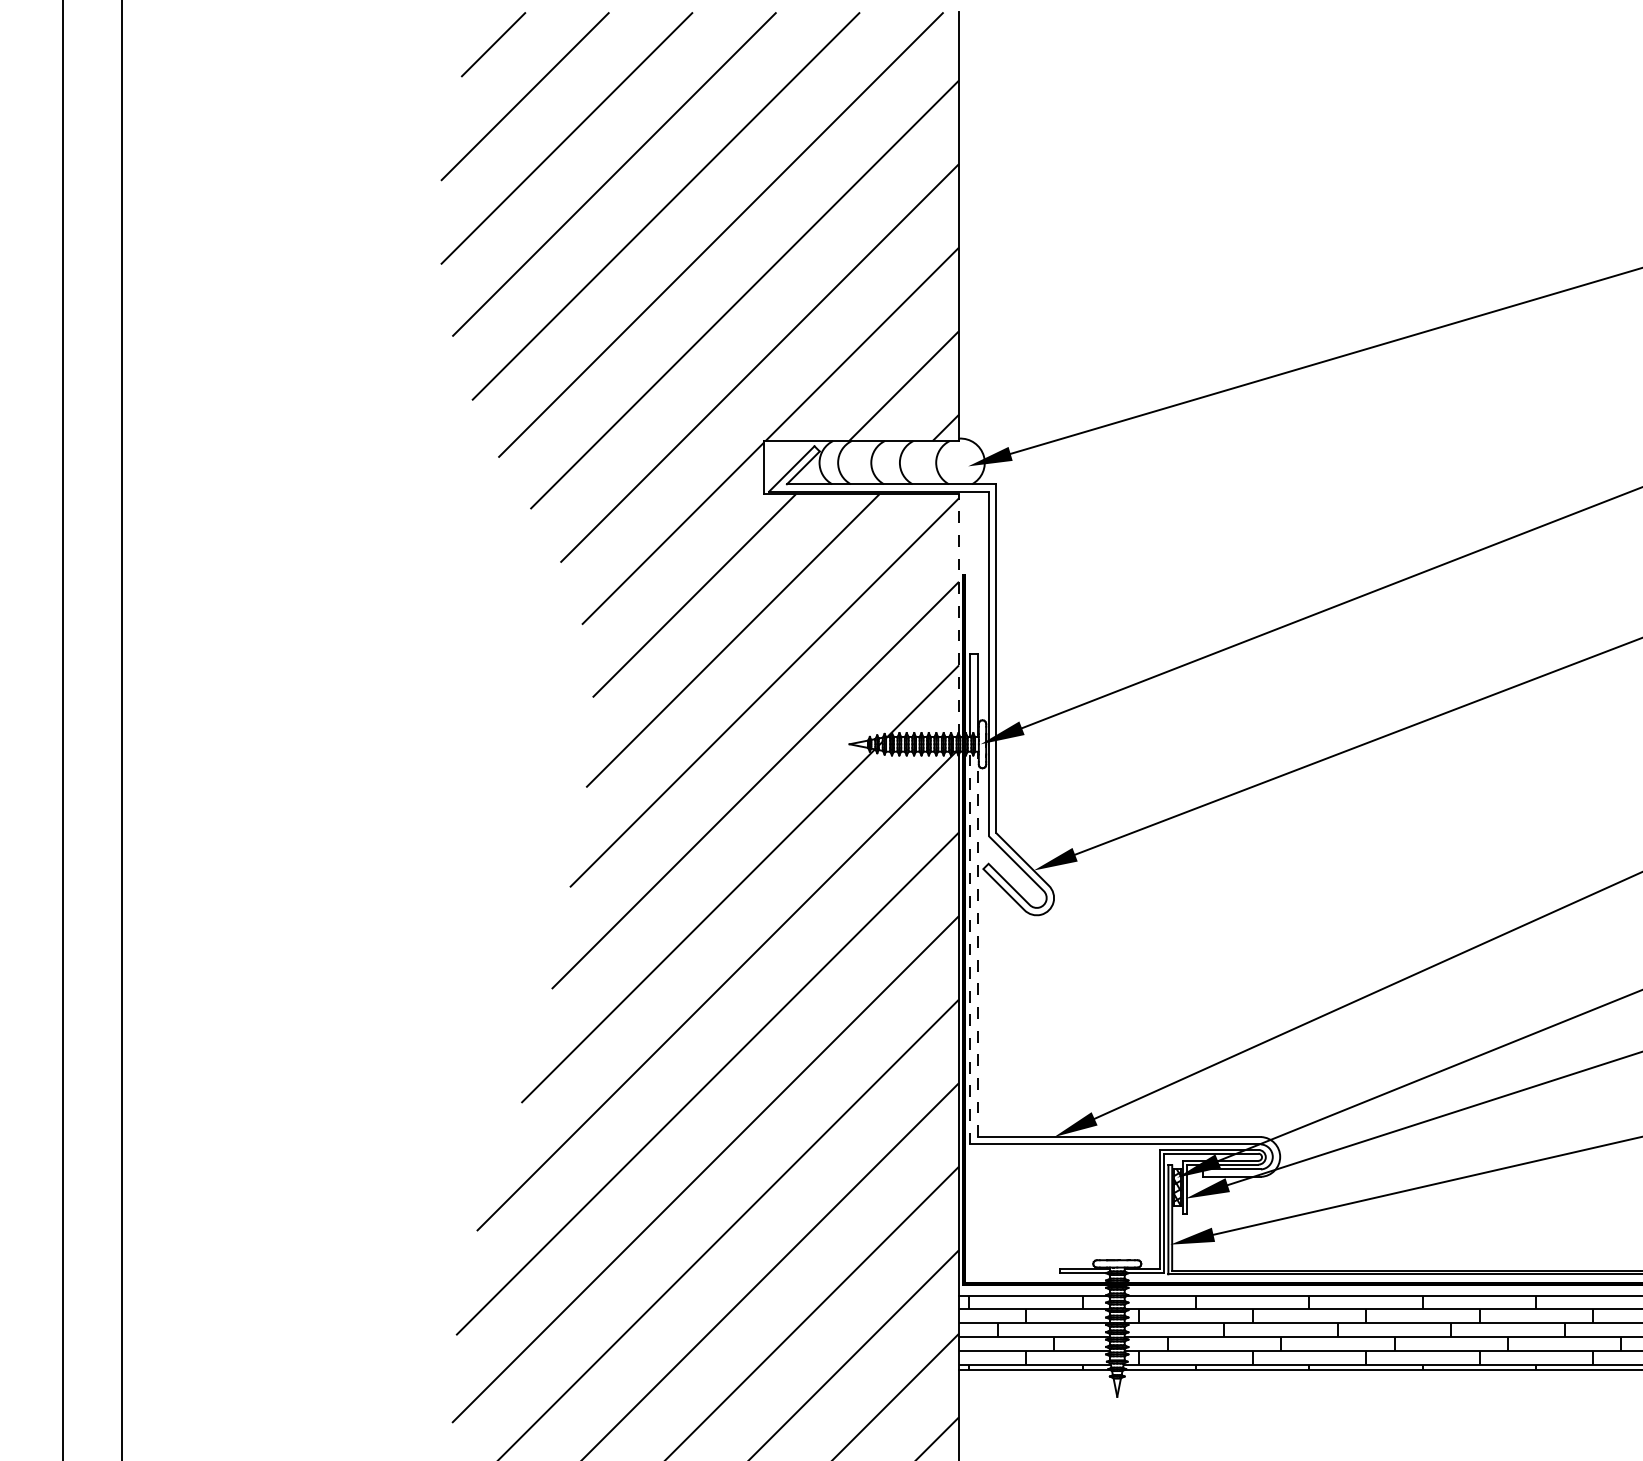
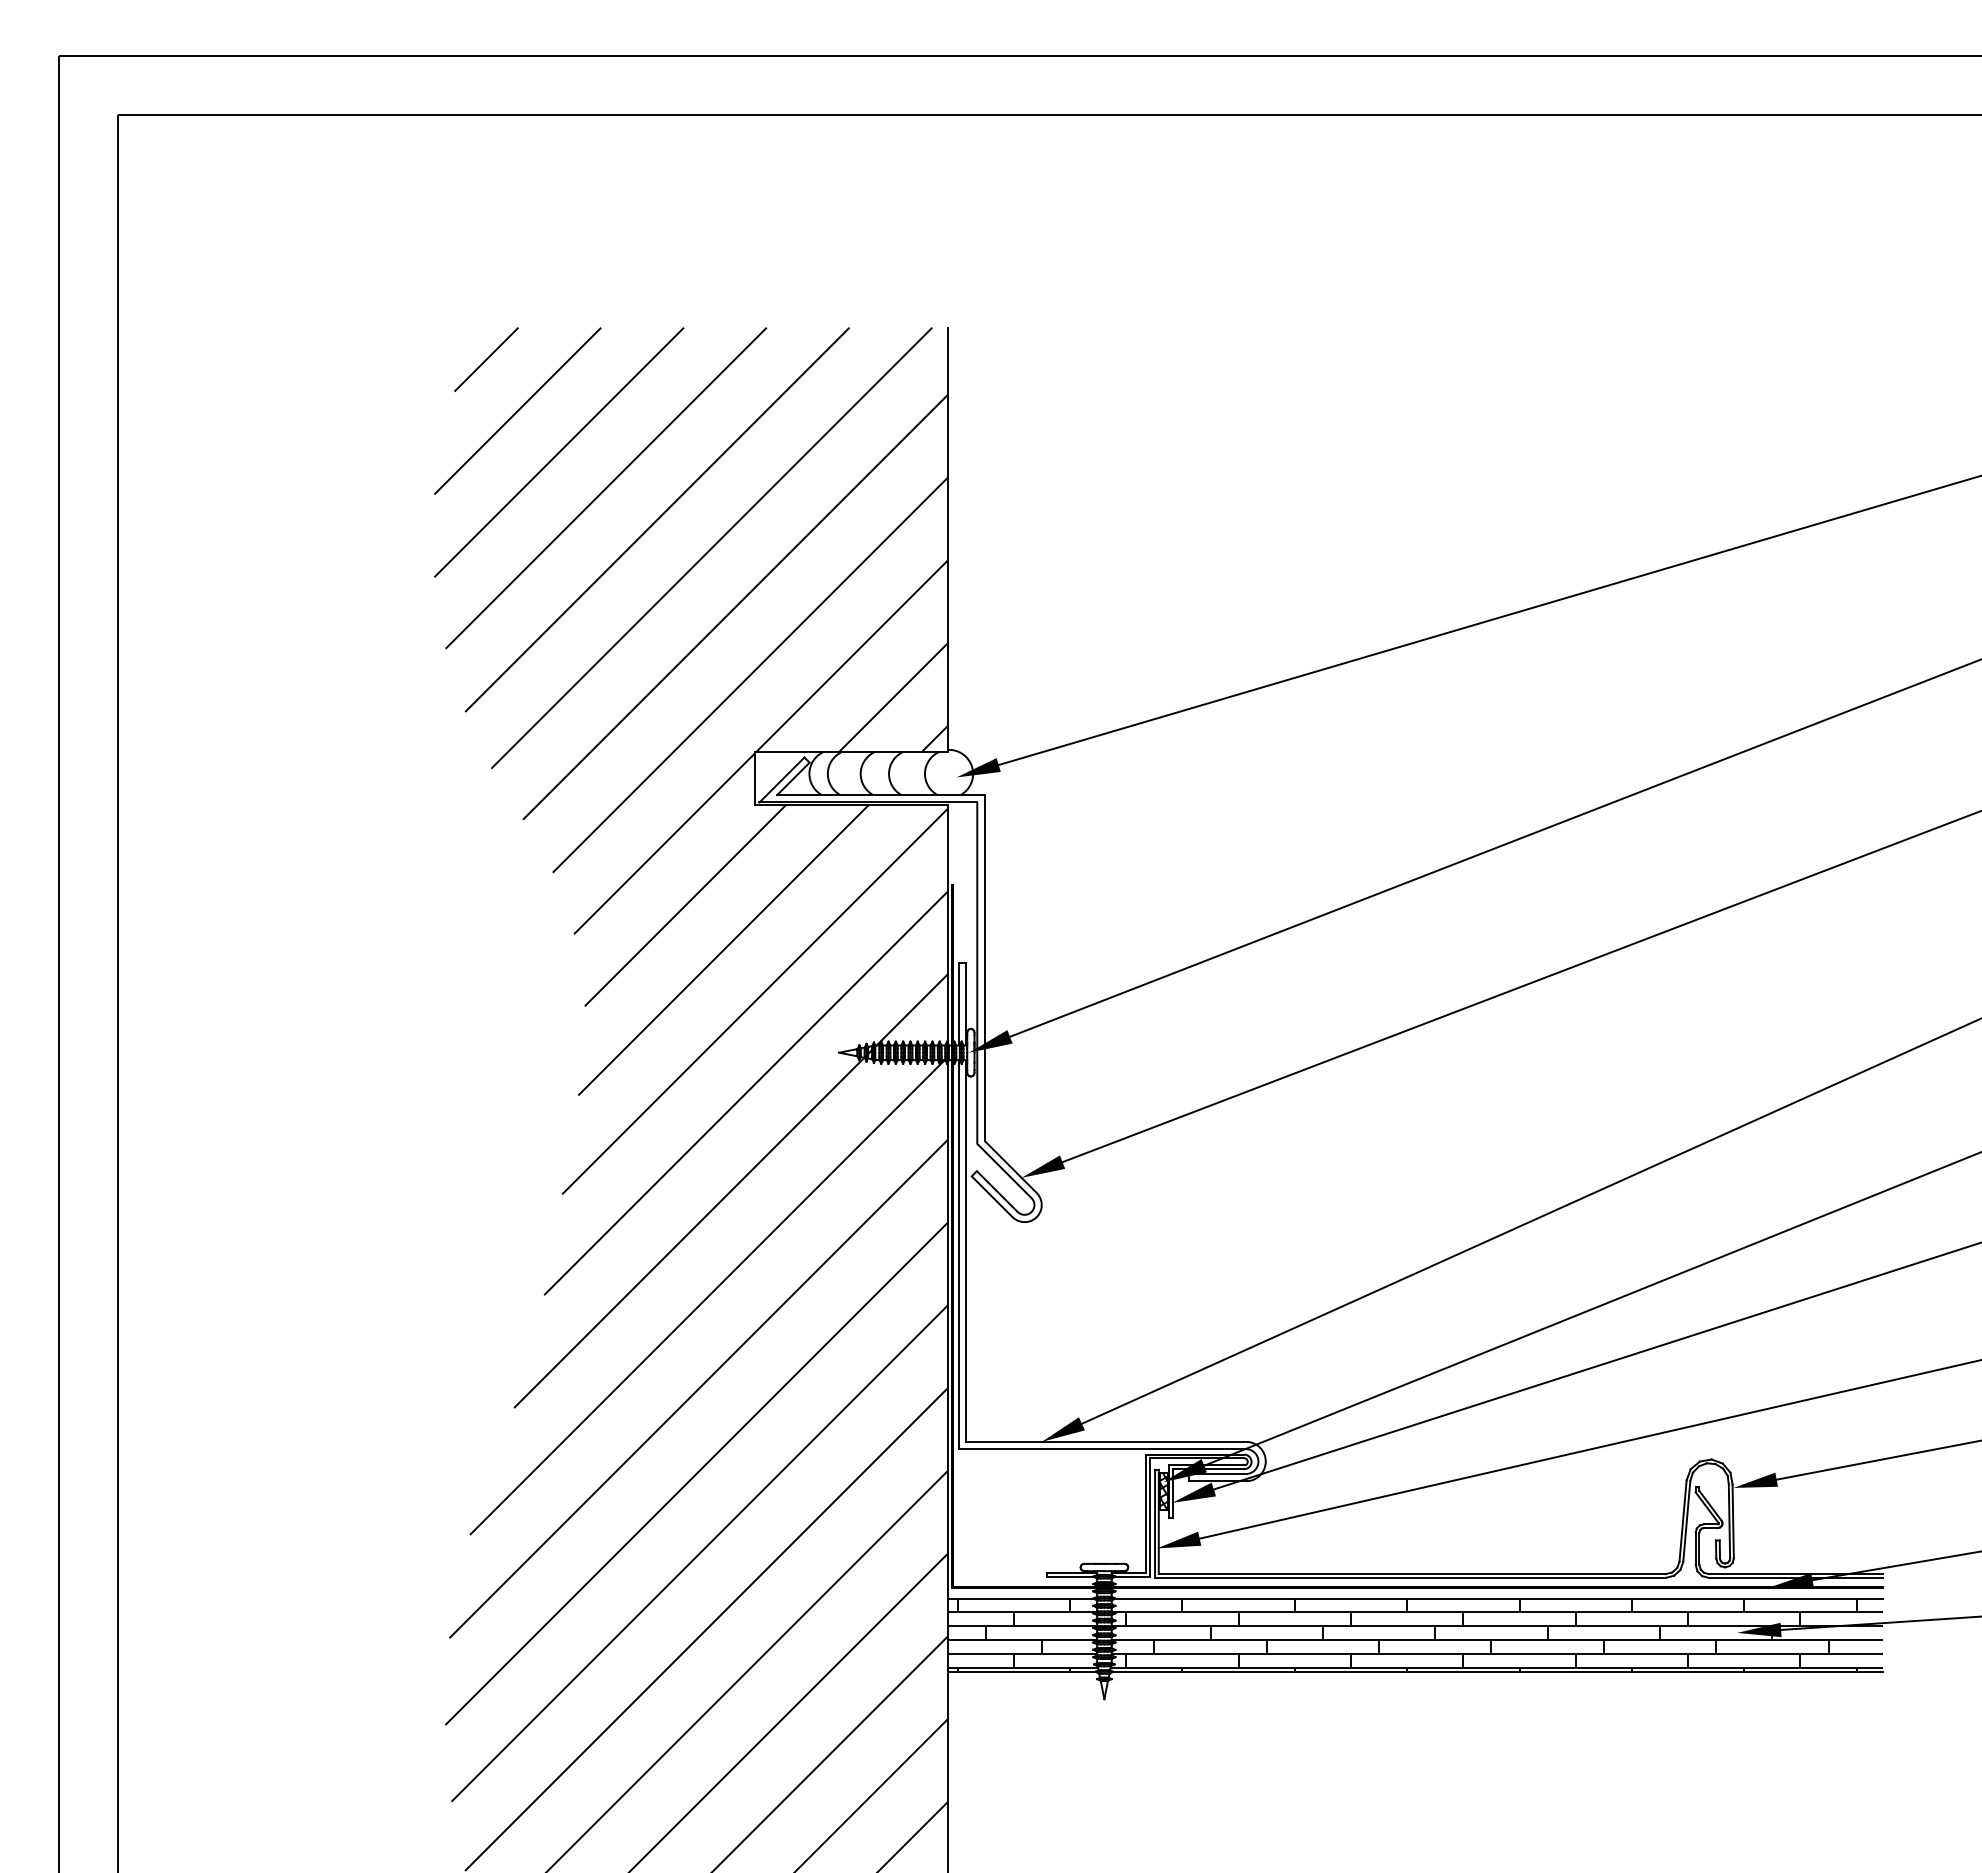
line: (958, 614) -> (947, 924), dashed -> solid
line: (977, 943) -> (965, 1250), dashed -> solid
line: (970, 947) -> (958, 1254), dashed -> solid

